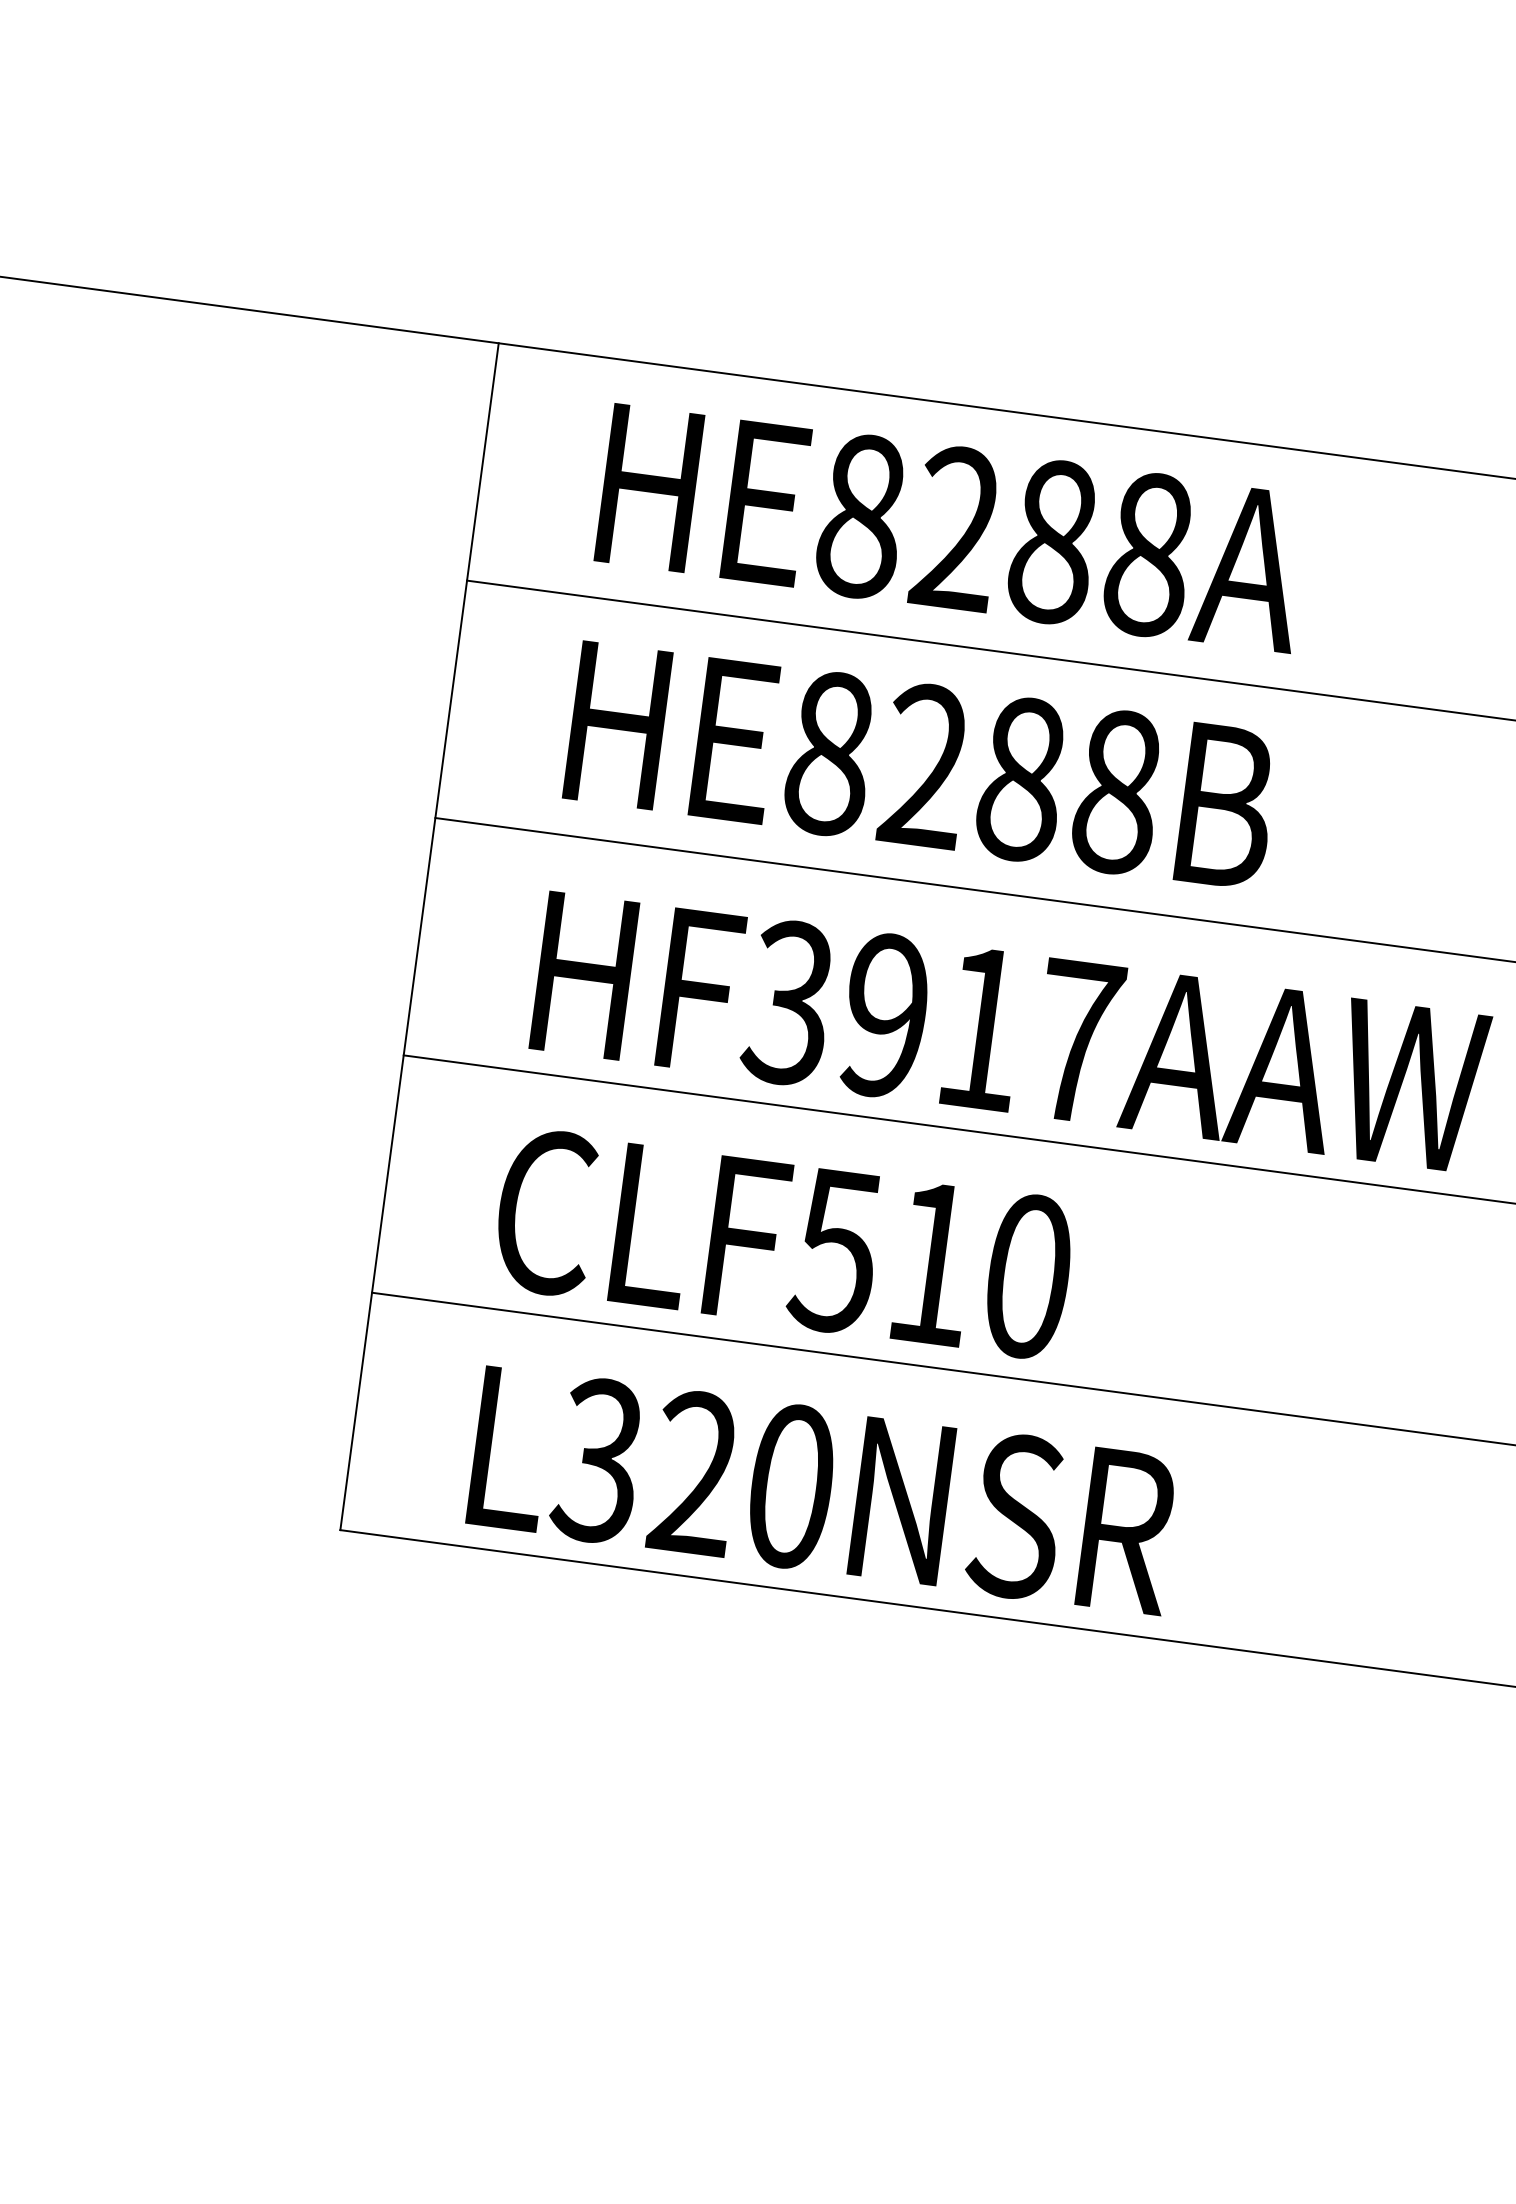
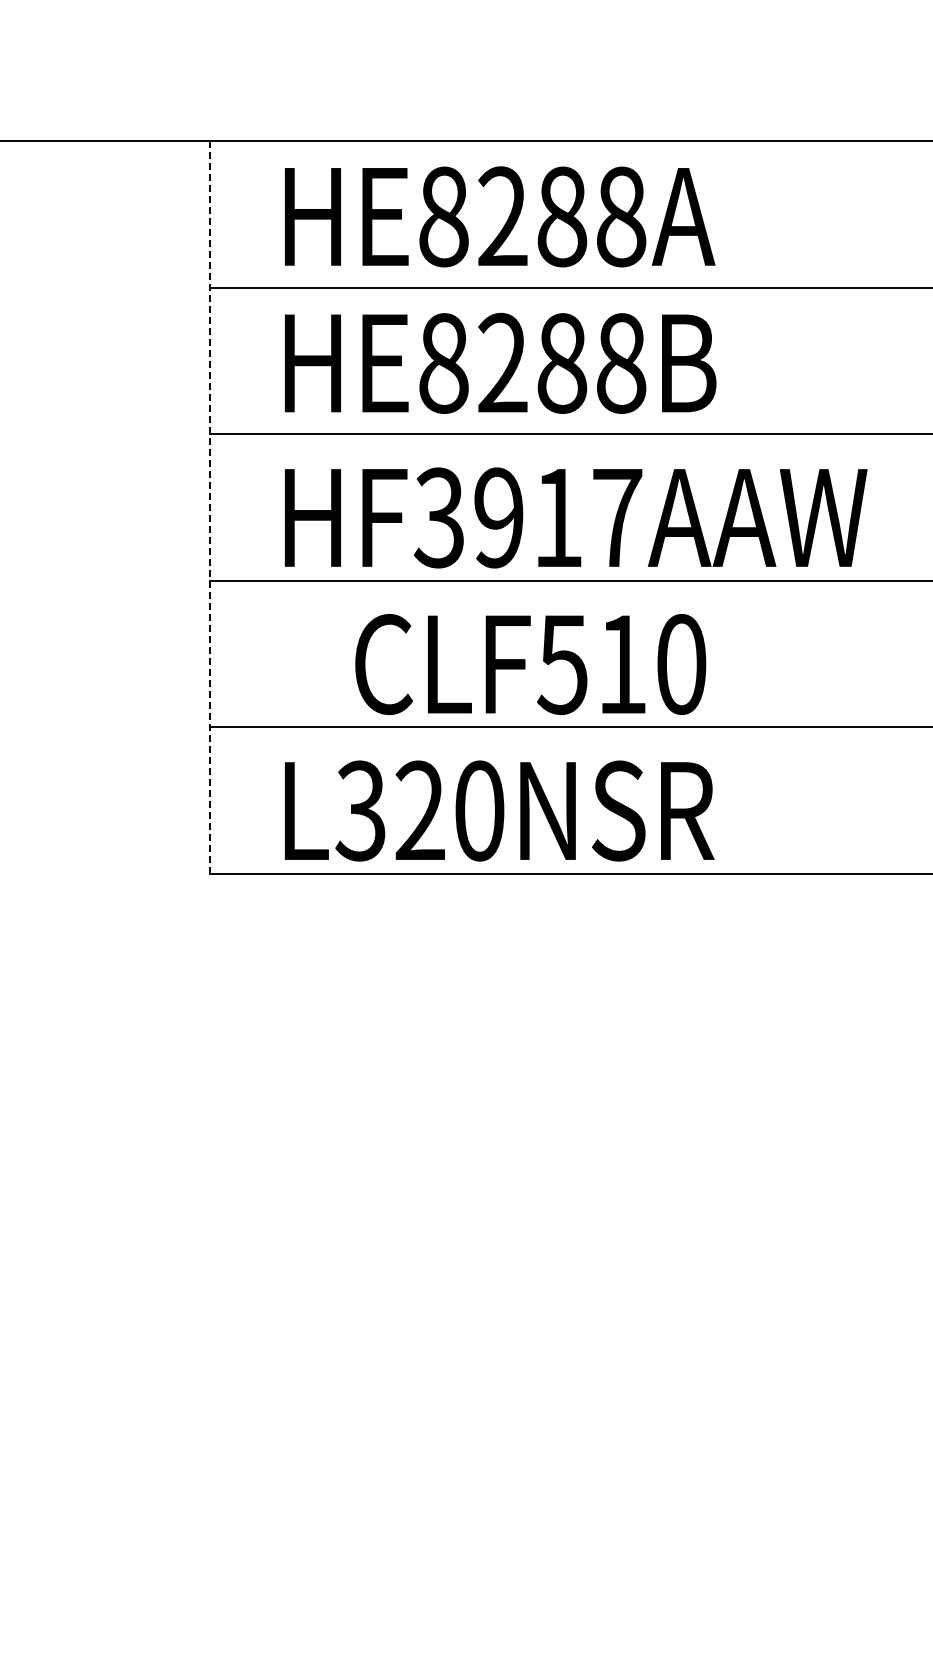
line: (418, 938) -> (209, 508), solid -> dashed
text: (783, 1243) -> (530, 664), moved

